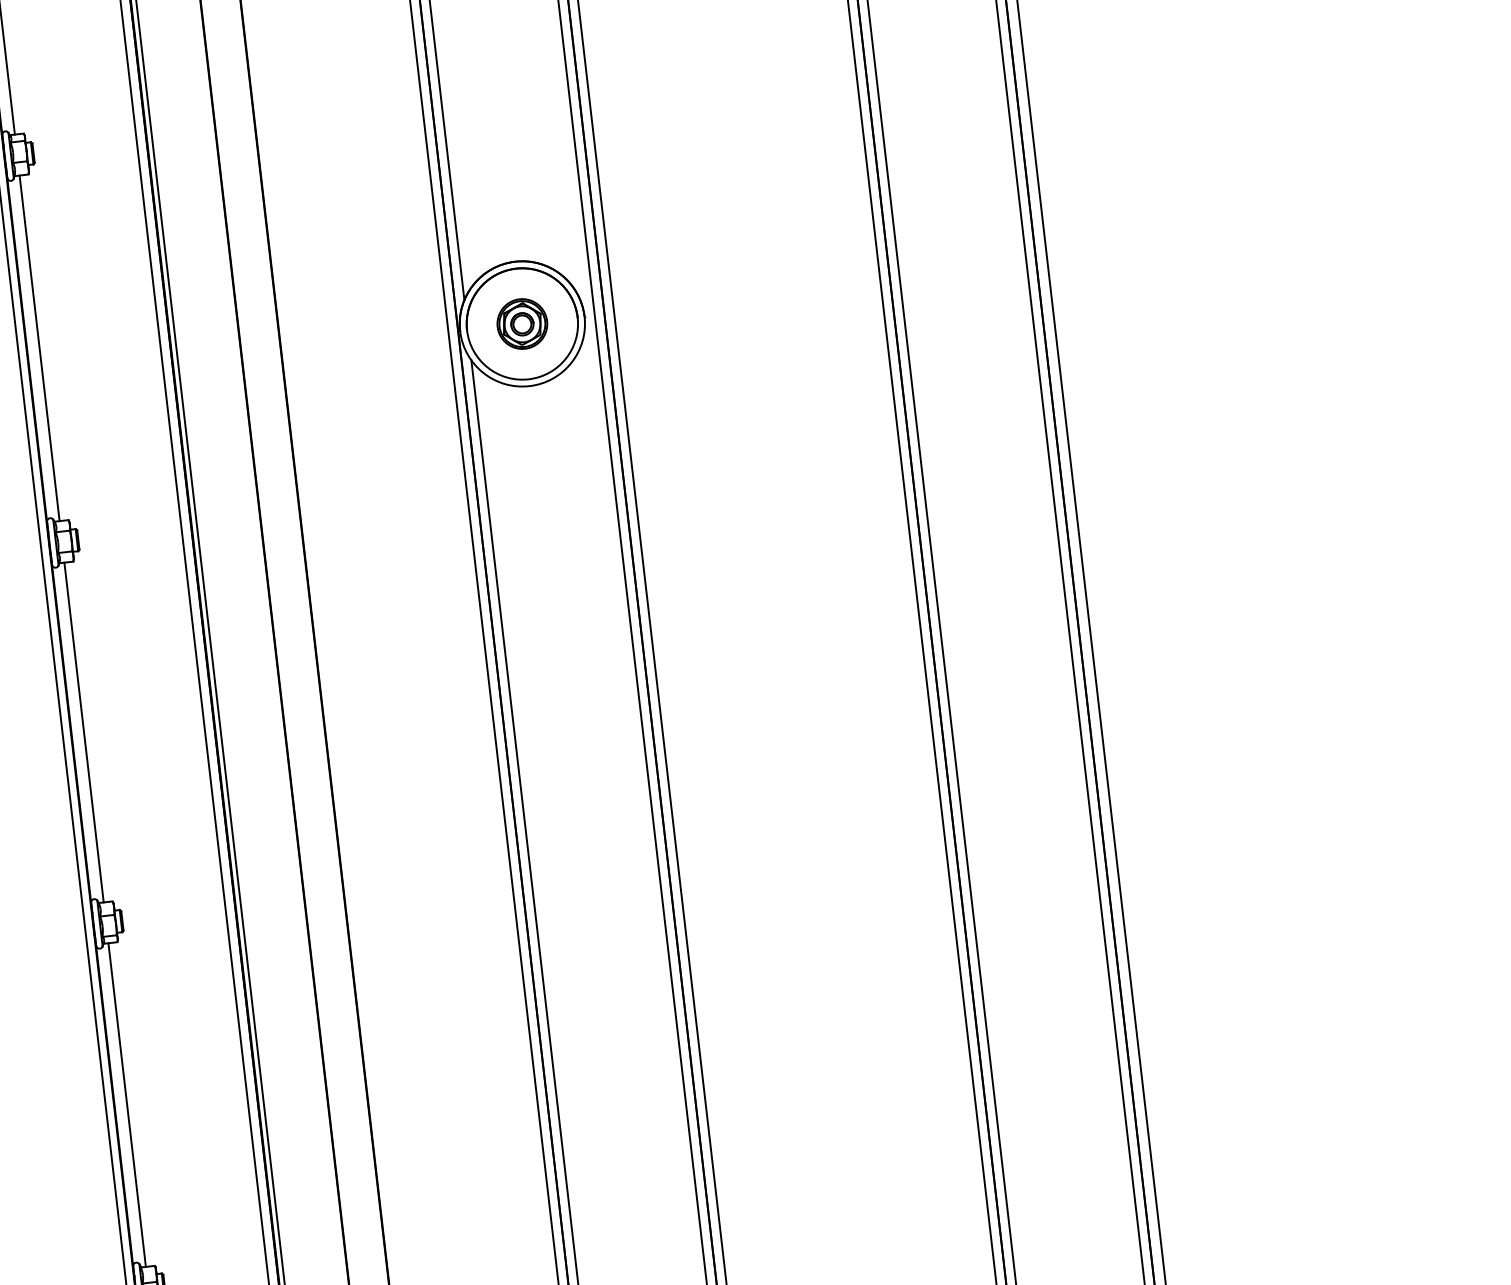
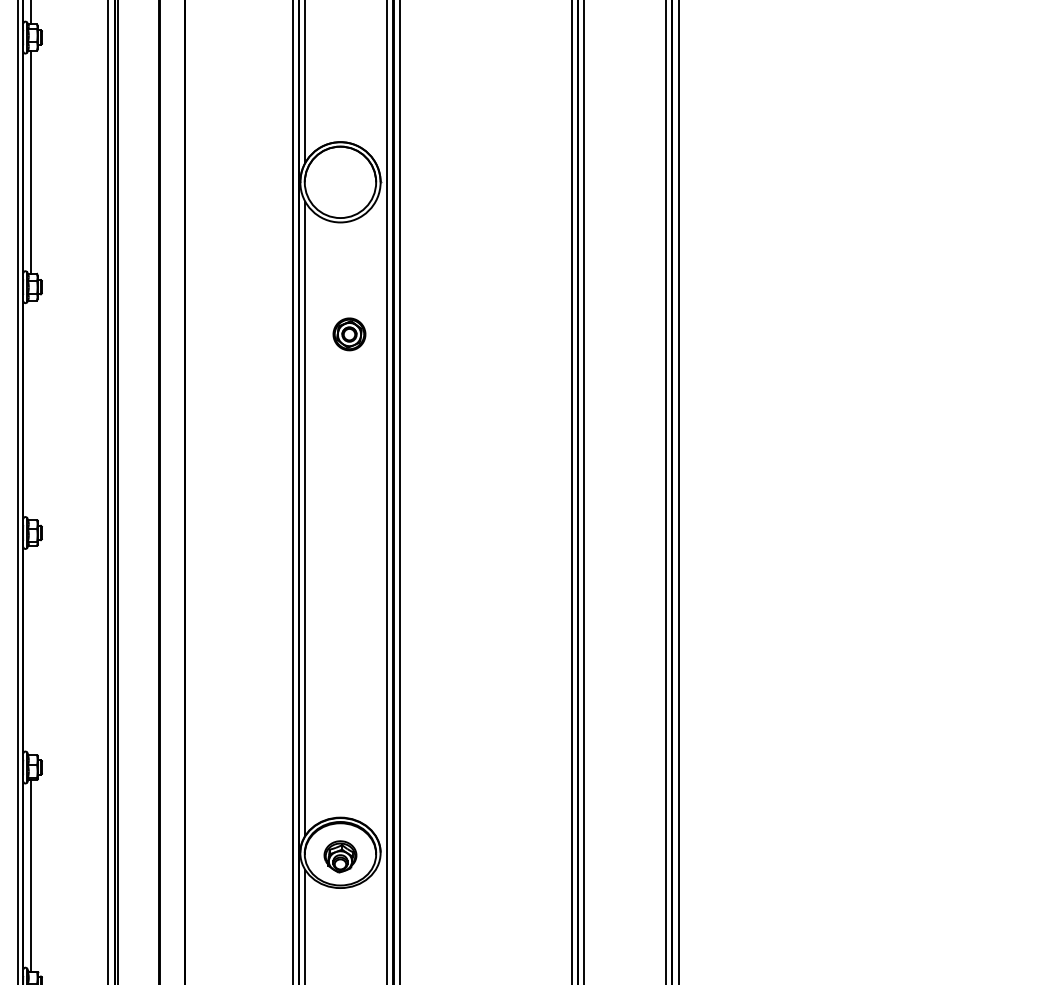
part: (522, 324) -> (349, 334), moved
line: (84, 731) -> (31, 409), removed
line: (127, 1104) -> (31, 650), removed

